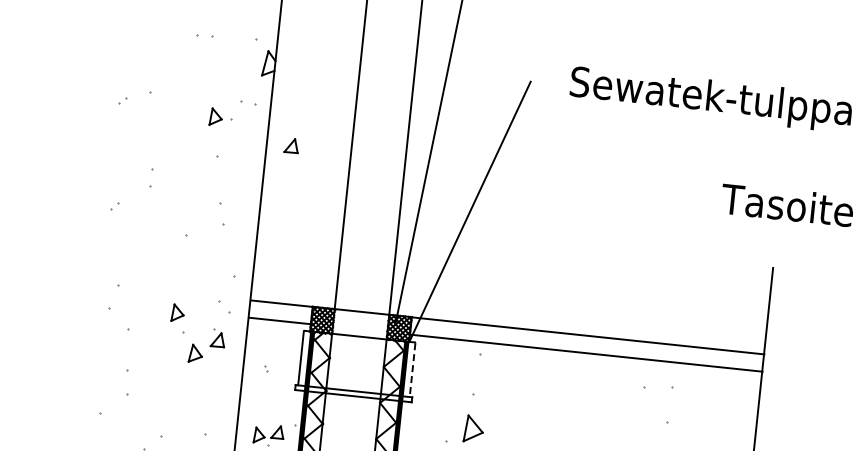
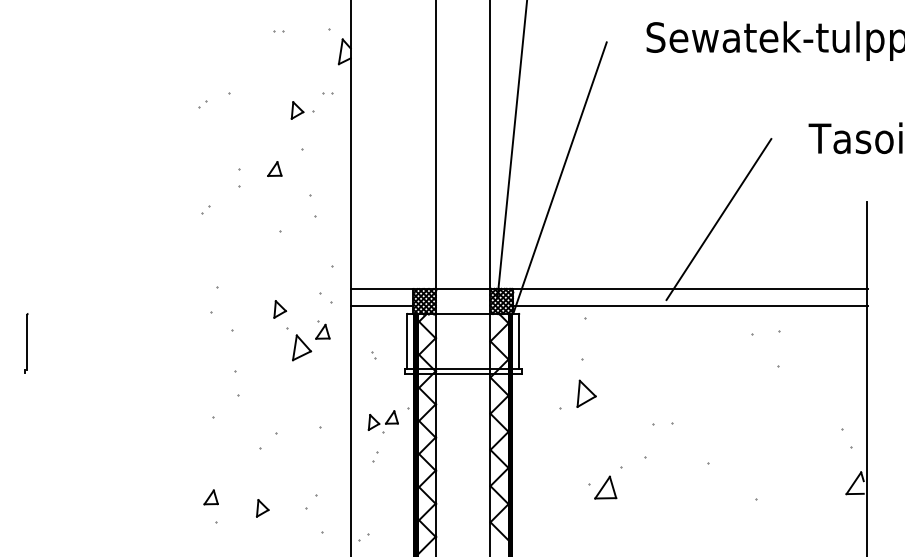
part: (205, 36) -> (278, 31), size x0.62
part: (247, 103) -> (327, 93), size x0.62
part: (291, 145) -> (274, 168), moved
line: (623, 269) -> (718, 219), added
part: (196, 353) -> (302, 347), size x1.43
line: (412, 371) -> (519, 342), dashed -> solid

